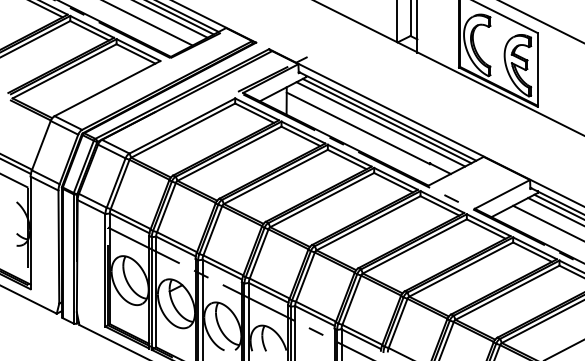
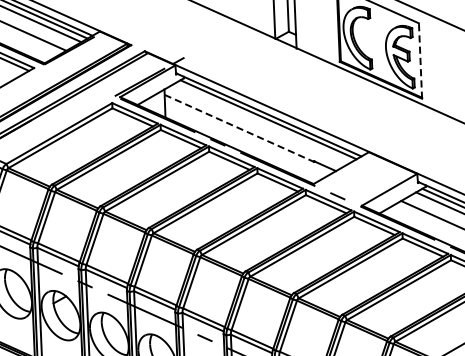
line: (537, 70) -> (420, 61), solid -> dashed
line: (380, 124) -> (261, 123), removed
line: (358, 128) -> (239, 128), solid -> dashed

